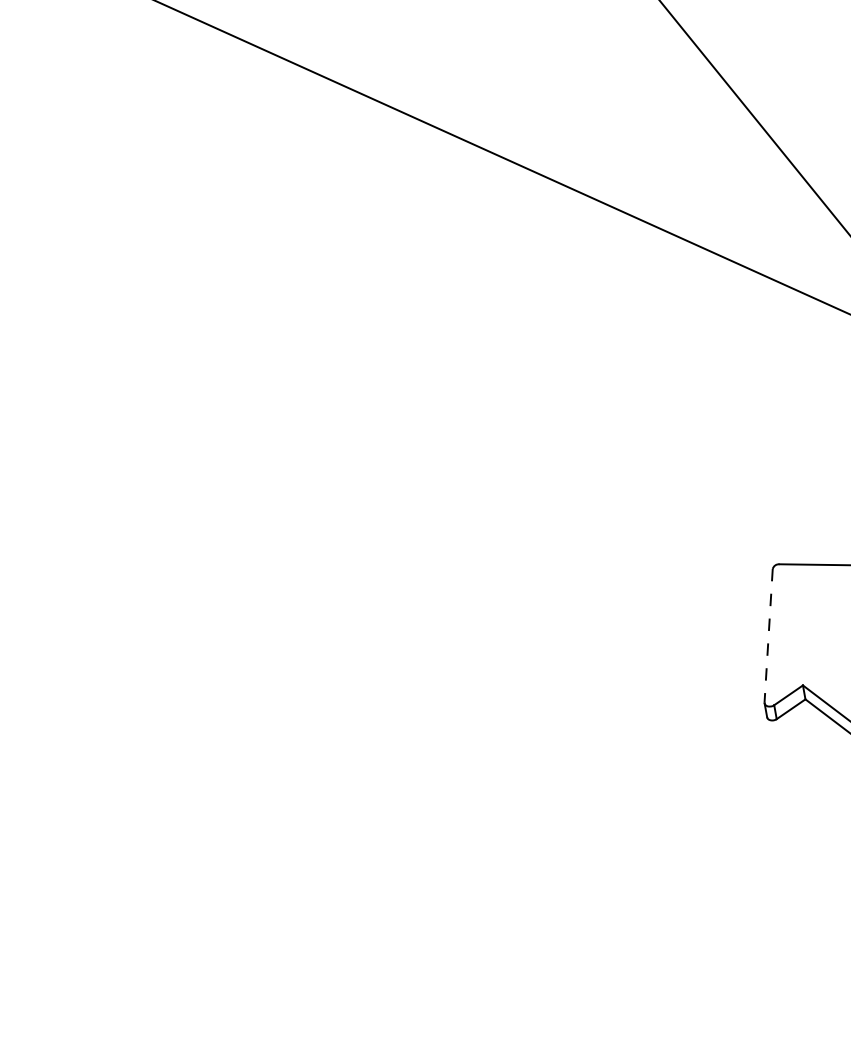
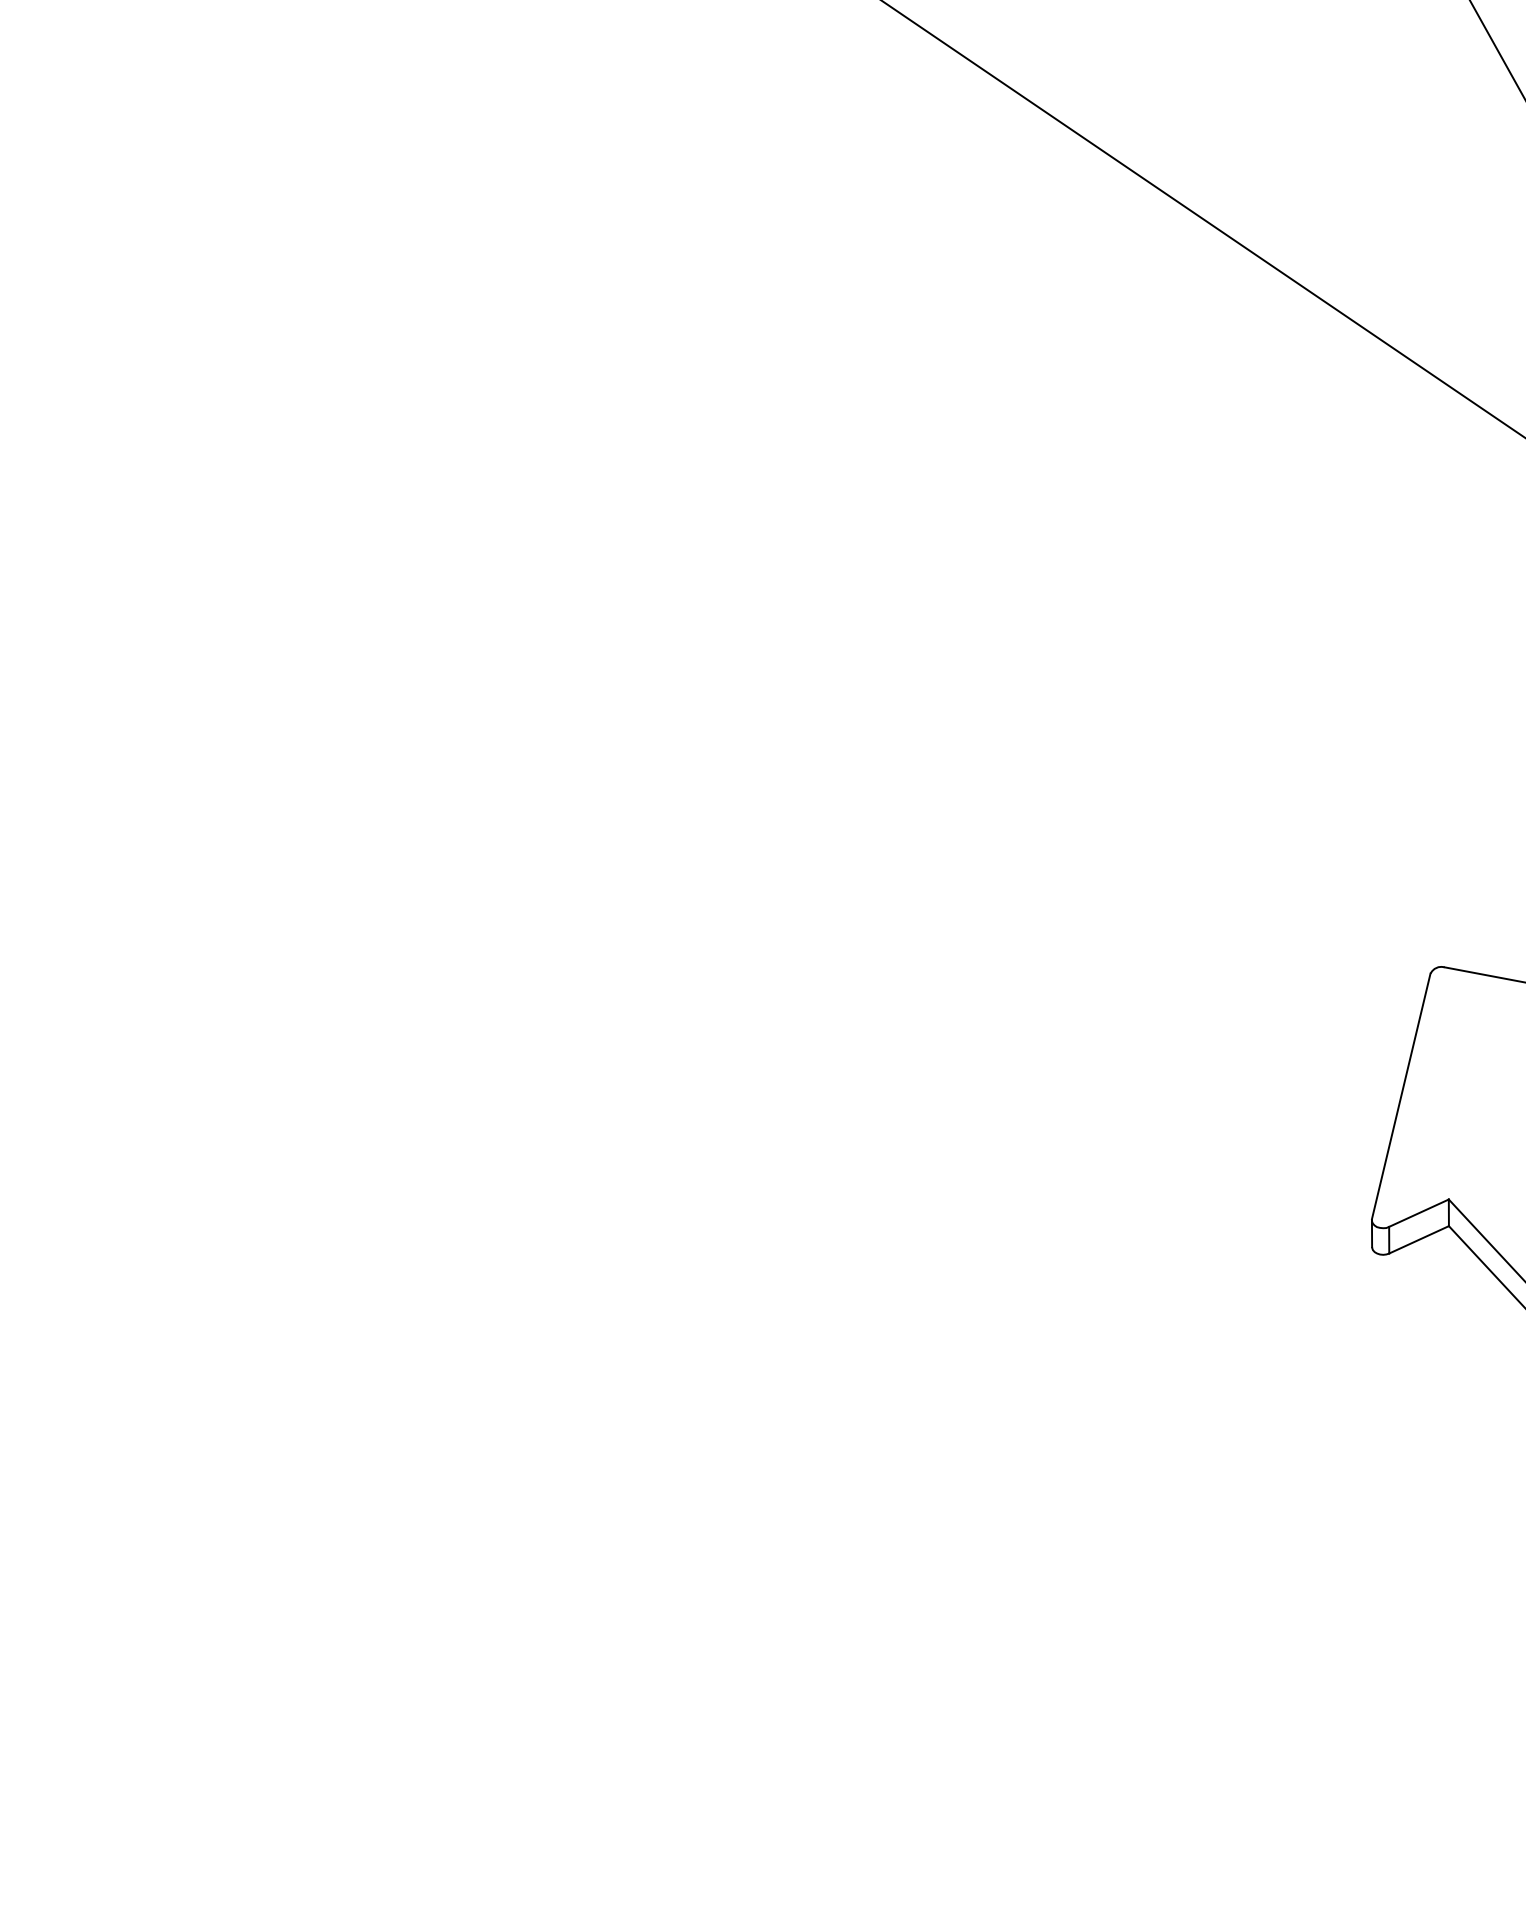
line: (768, 636) -> (1400, 1097), dashed -> solid

